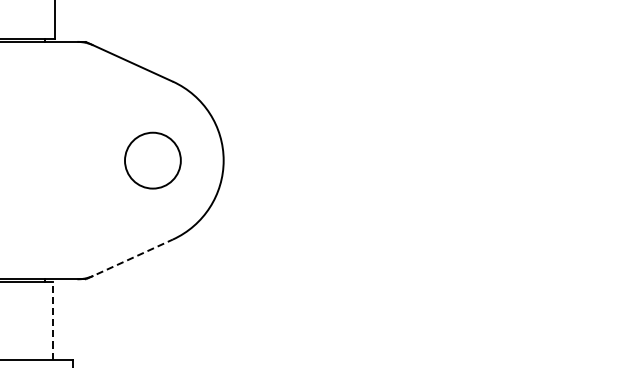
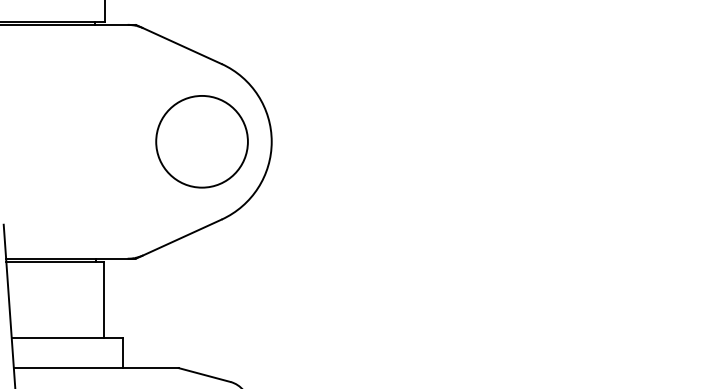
circle: (152, 160) -> (201, 141), size x1.67
line: (130, 259) -> (179, 239), dashed -> solid
line: (53, 320) -> (104, 299), dashed -> solid

